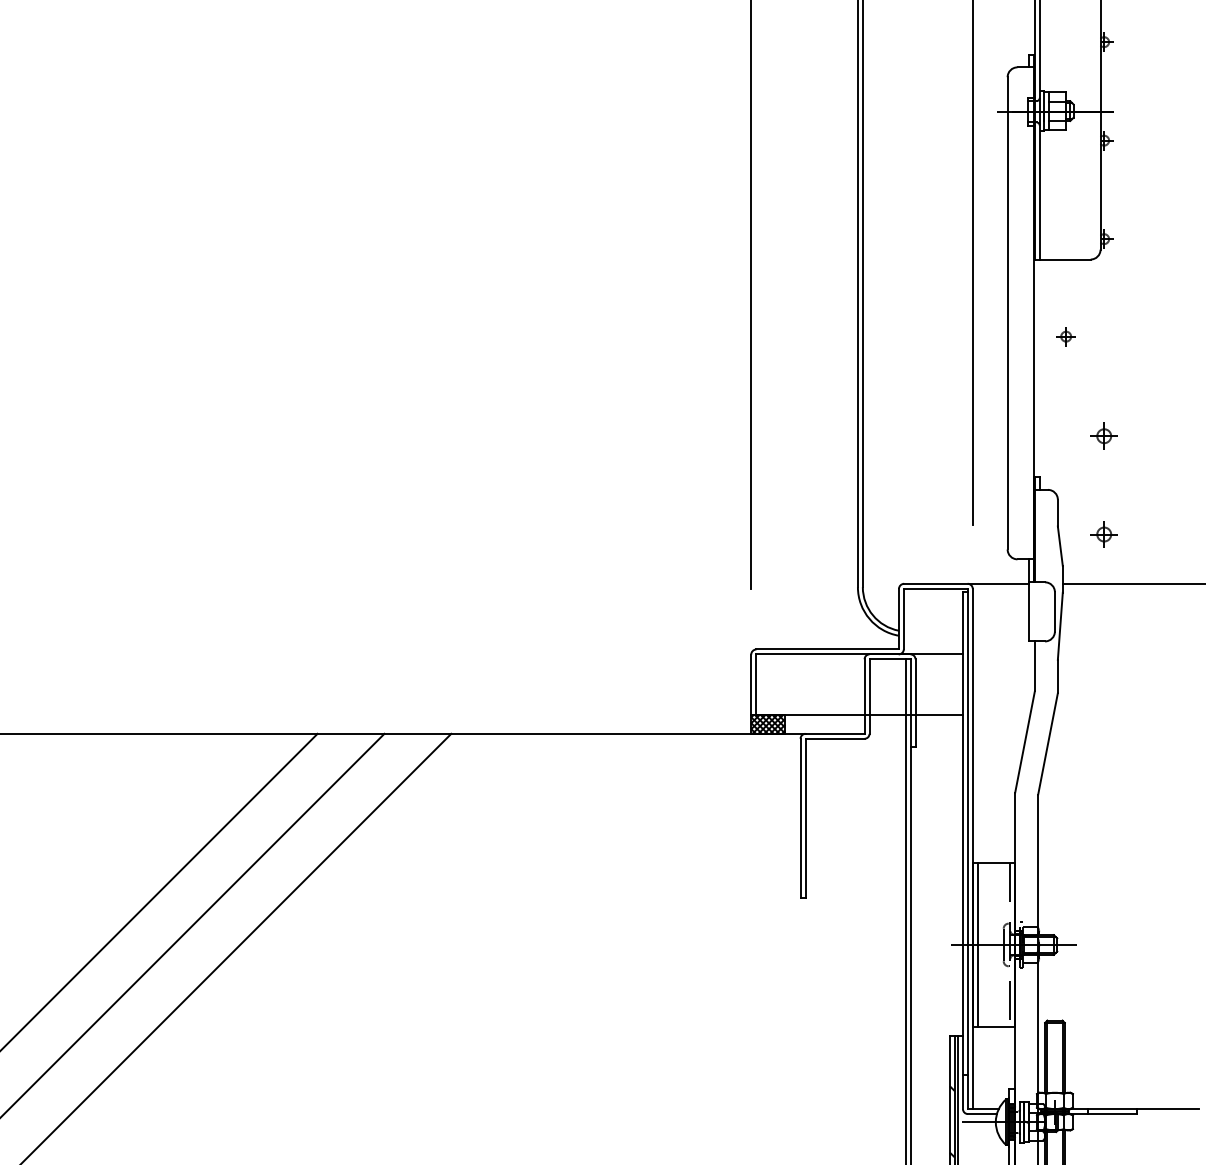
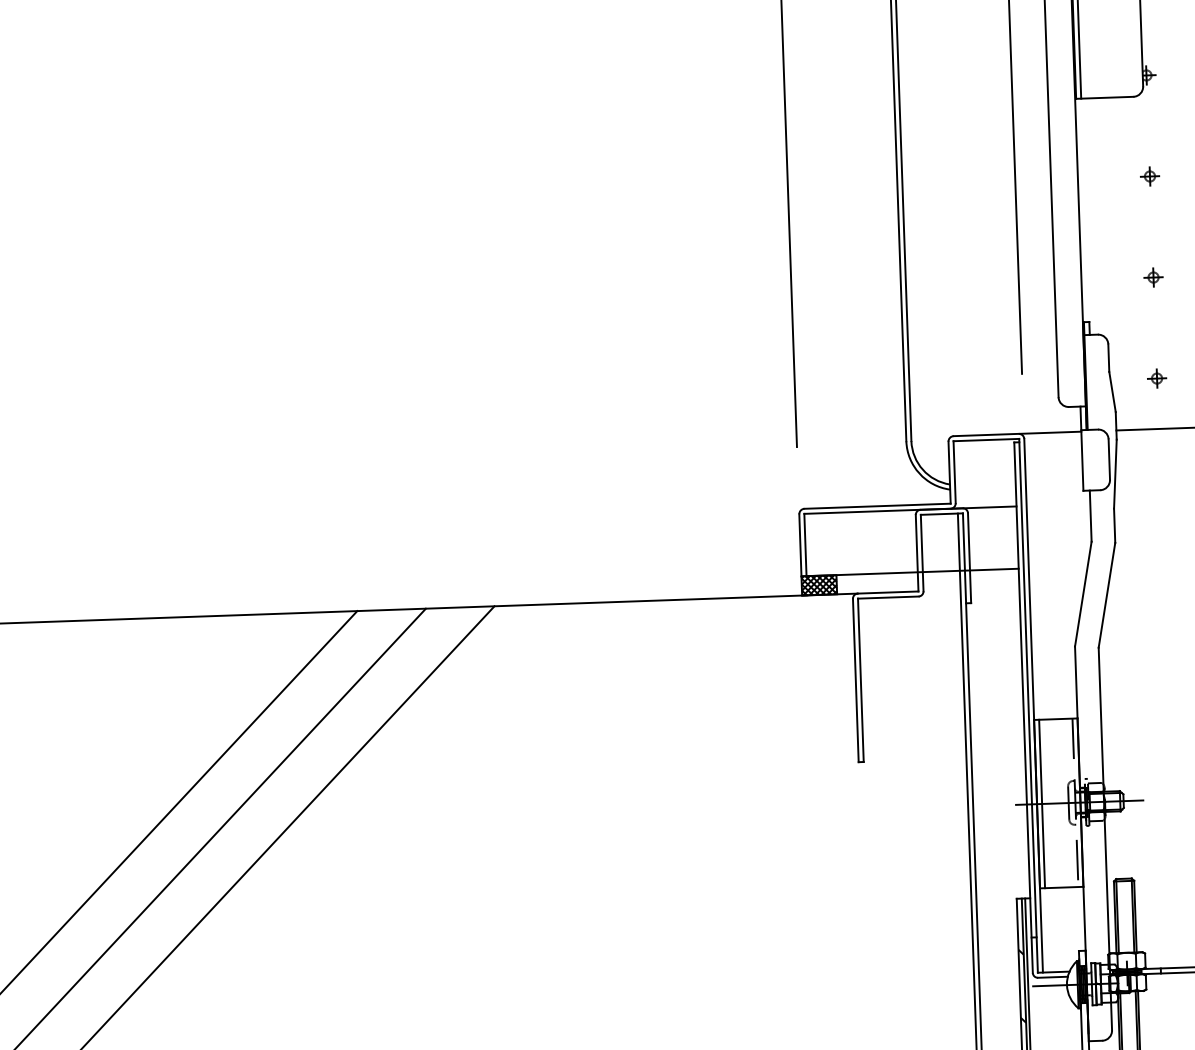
part: (1065, 336) -> (1149, 176), moved
part: (1103, 435) -> (1152, 276), size x0.71
part: (1103, 534) -> (1156, 378), size x0.71

